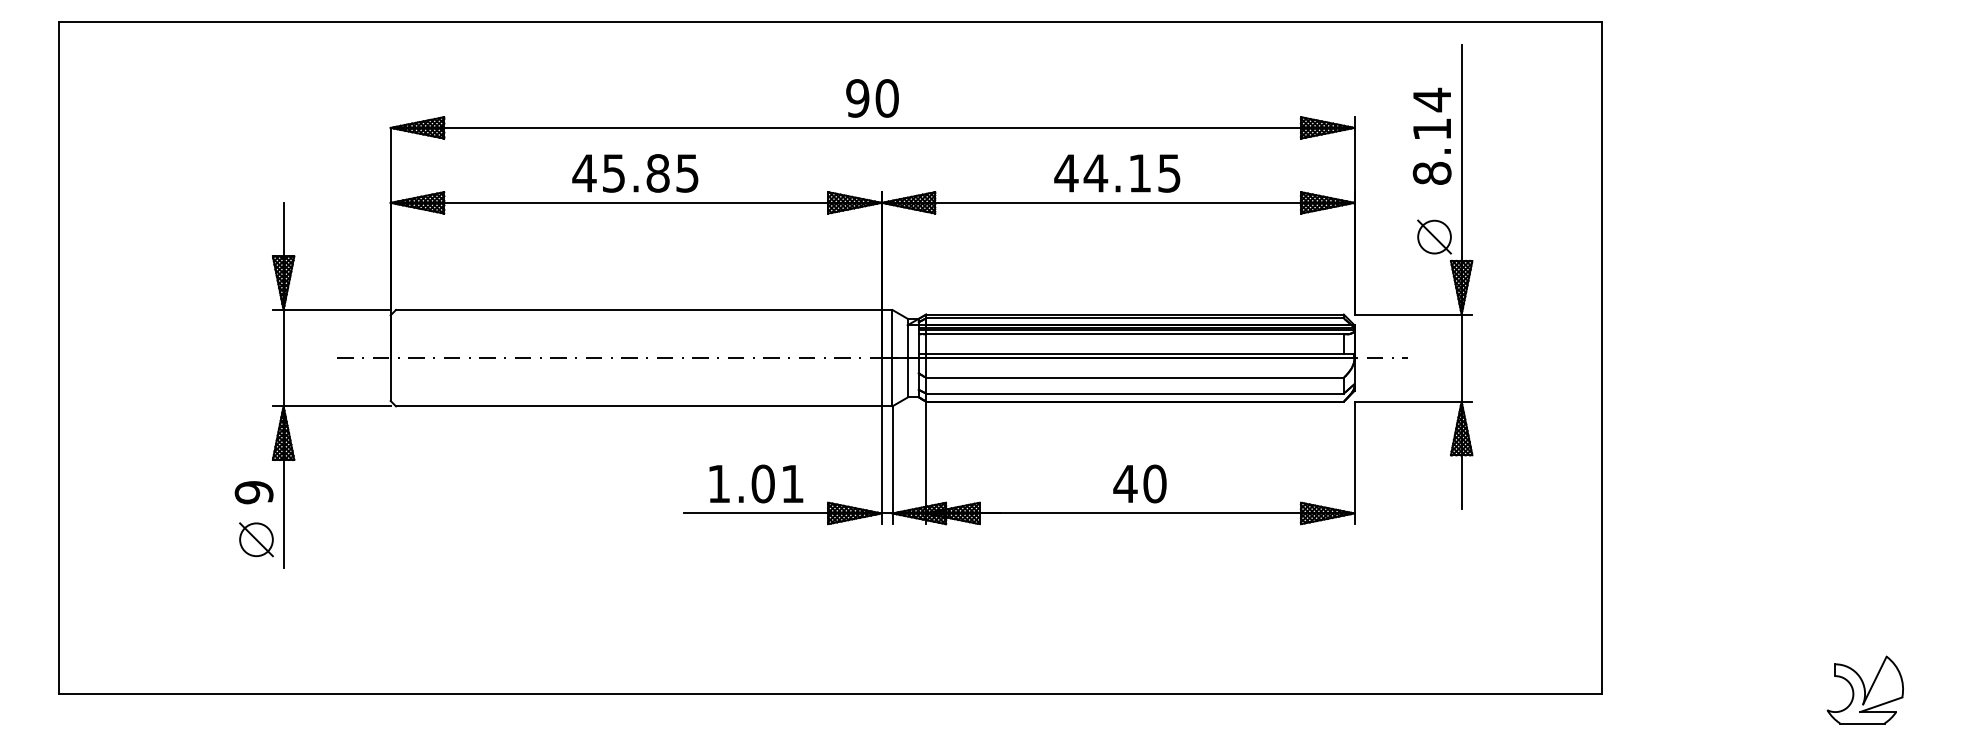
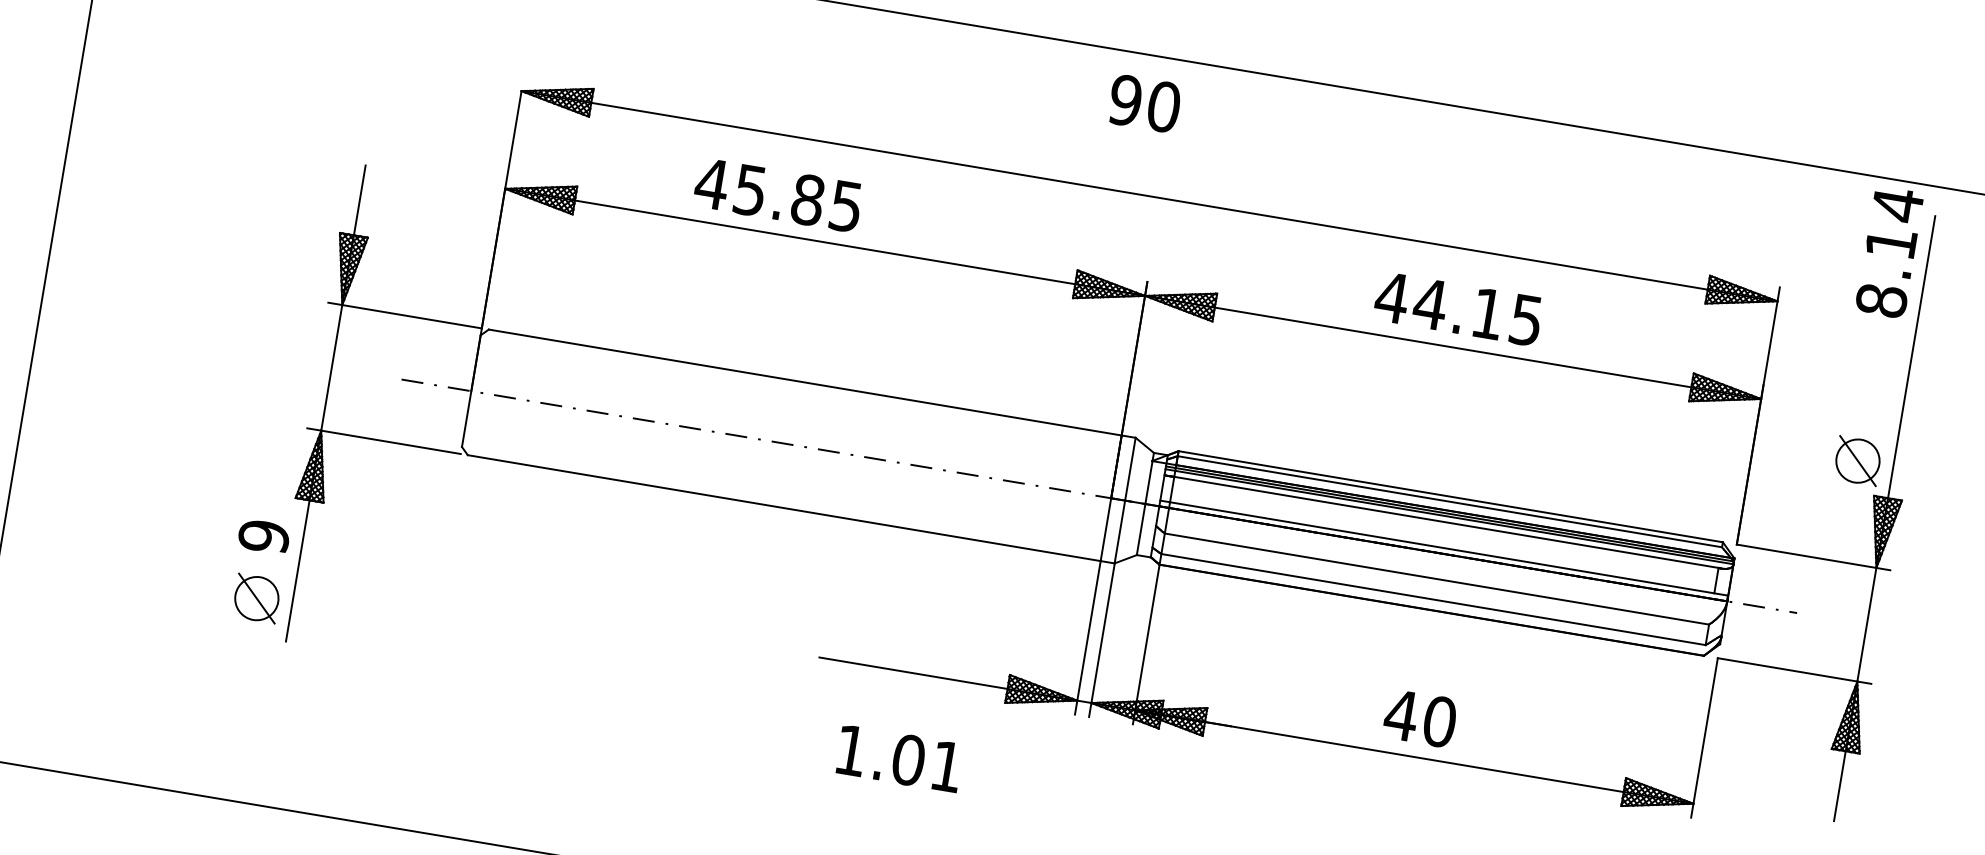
text: (872, 98) -> (1144, 103), moved
text: (1431, 135) -> (1889, 251), moved
text: (635, 173) -> (778, 195), moved
text: (756, 483) -> (899, 758), moved

